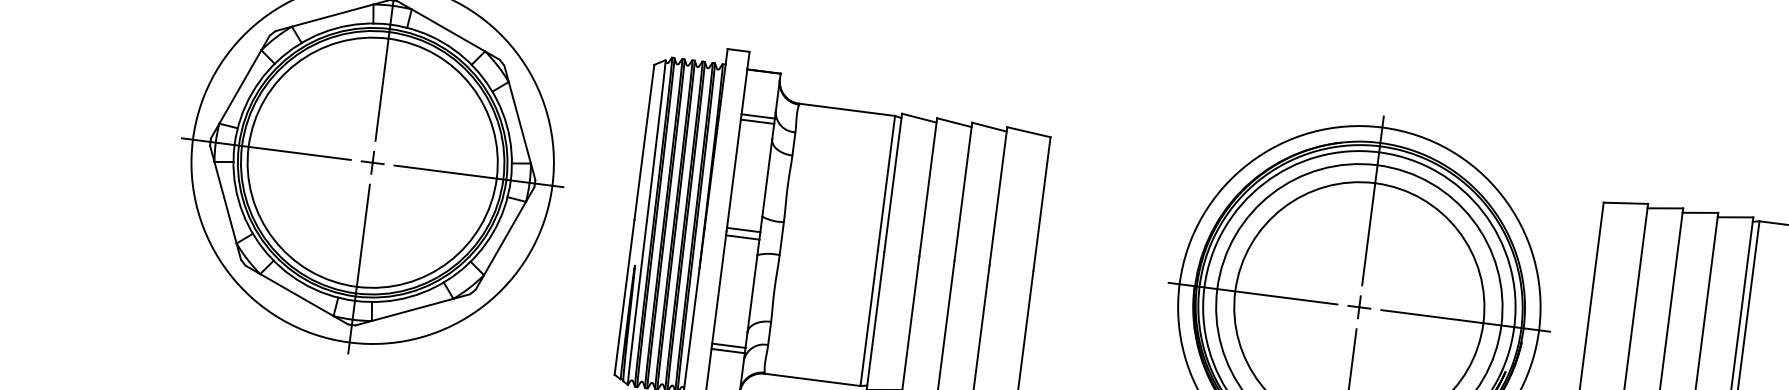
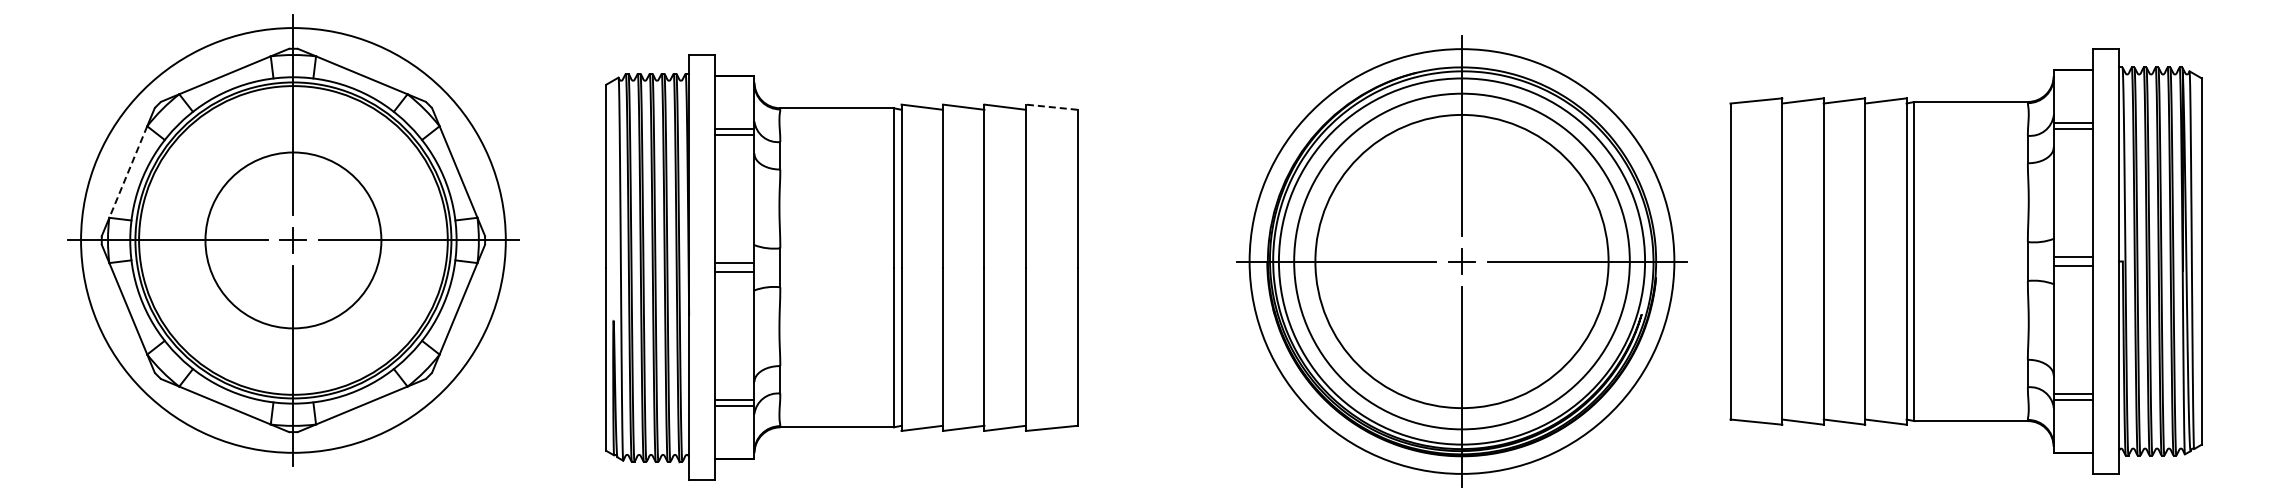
line: (240, 87) -> (128, 172), solid -> dashed
line: (1028, 132) -> (1051, 107), solid -> dashed
circle: (372, 162) -> (293, 240), size x0.6

